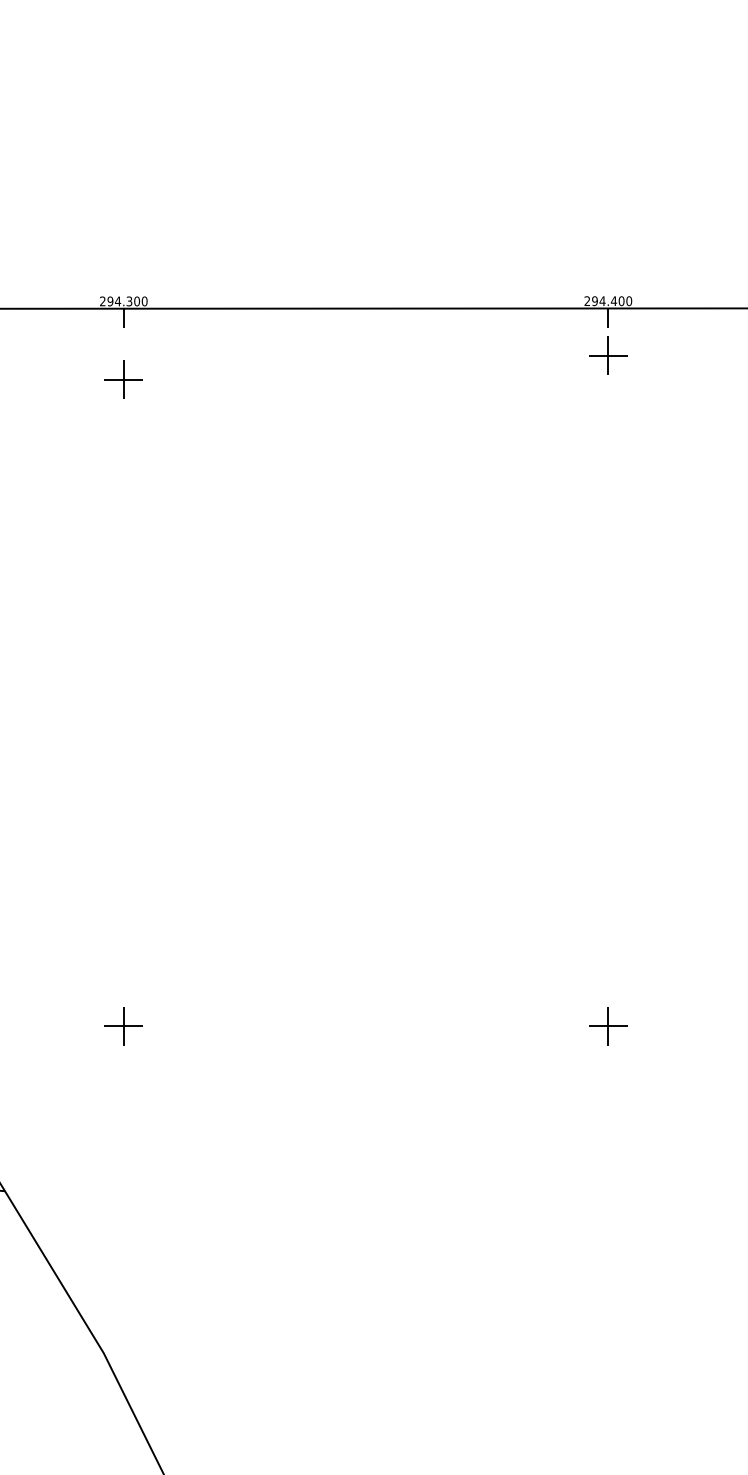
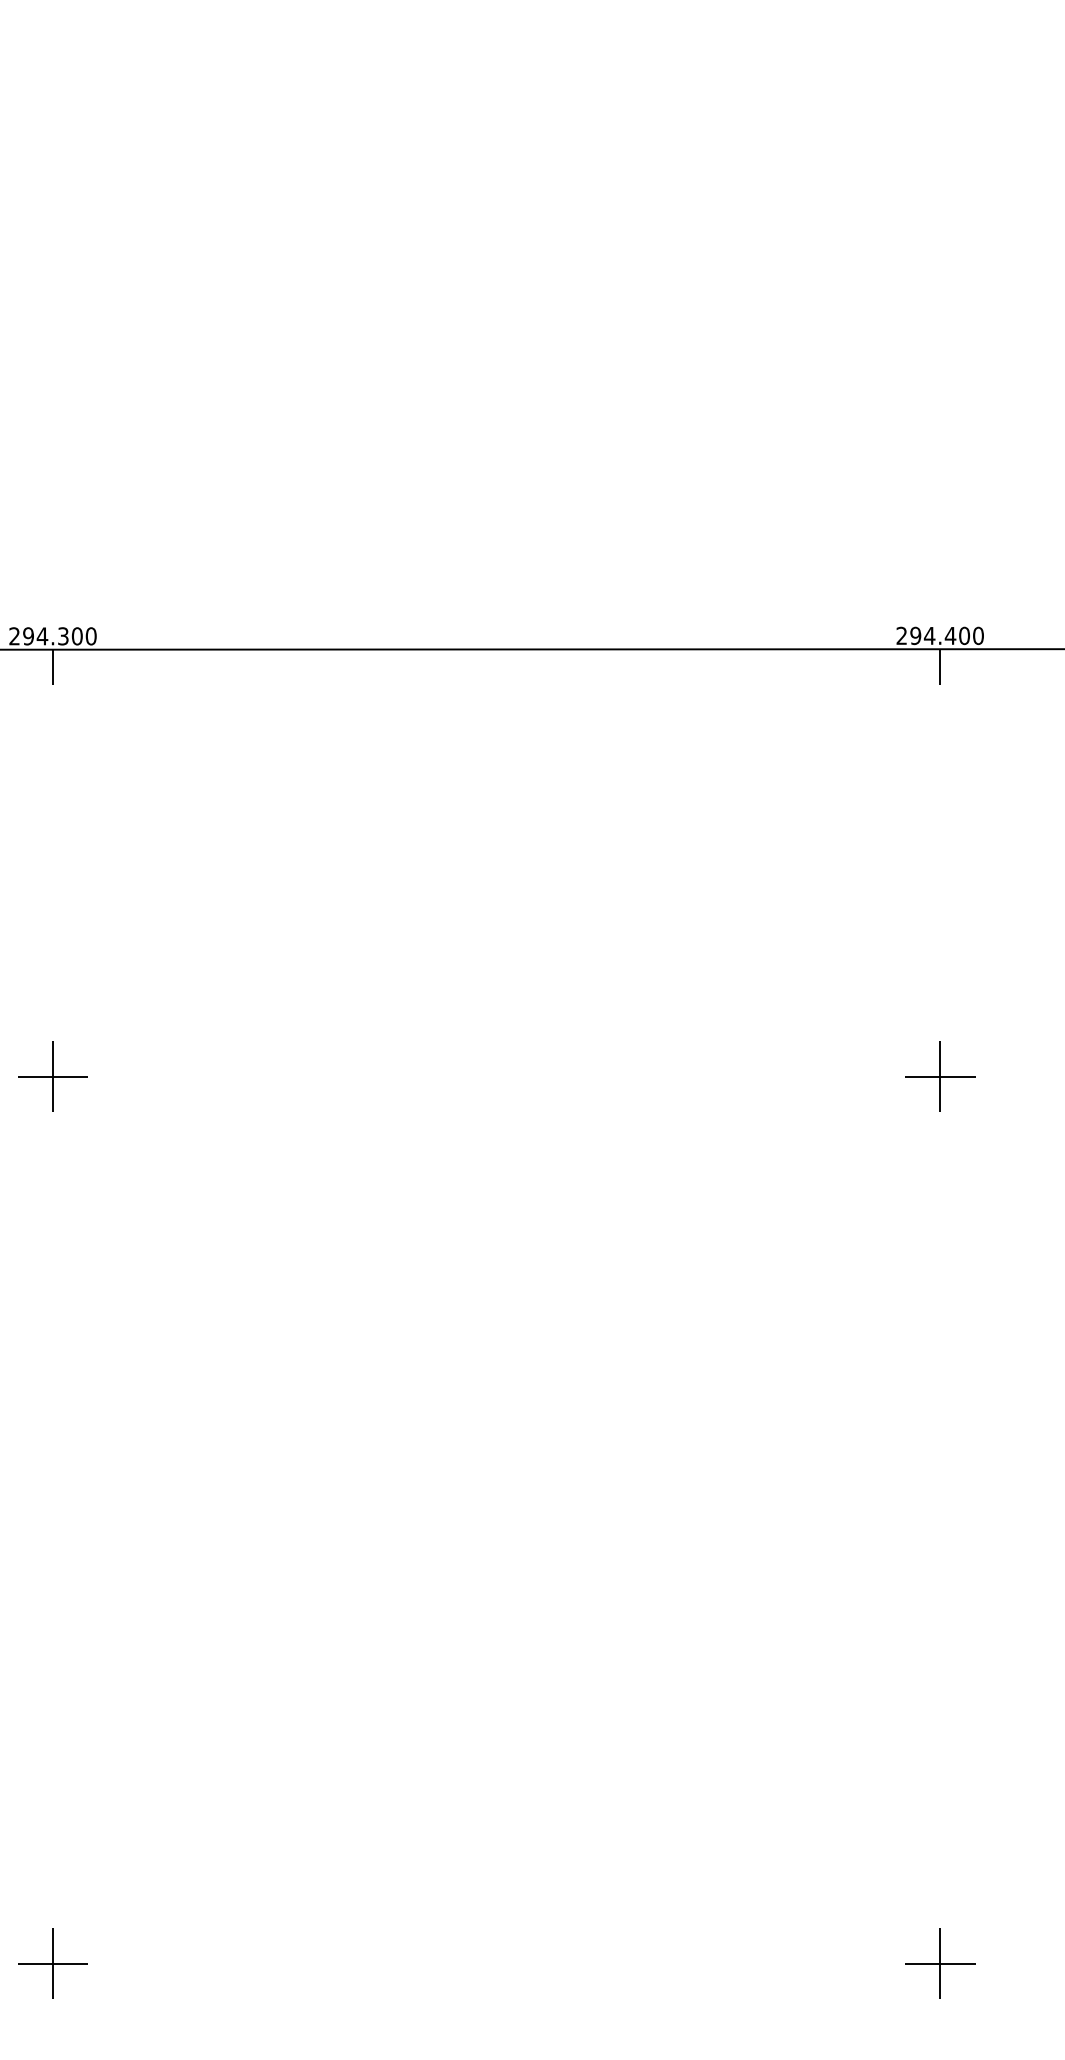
part: (608, 355) -> (940, 1075), moved
part: (123, 379) -> (52, 1075), moved

